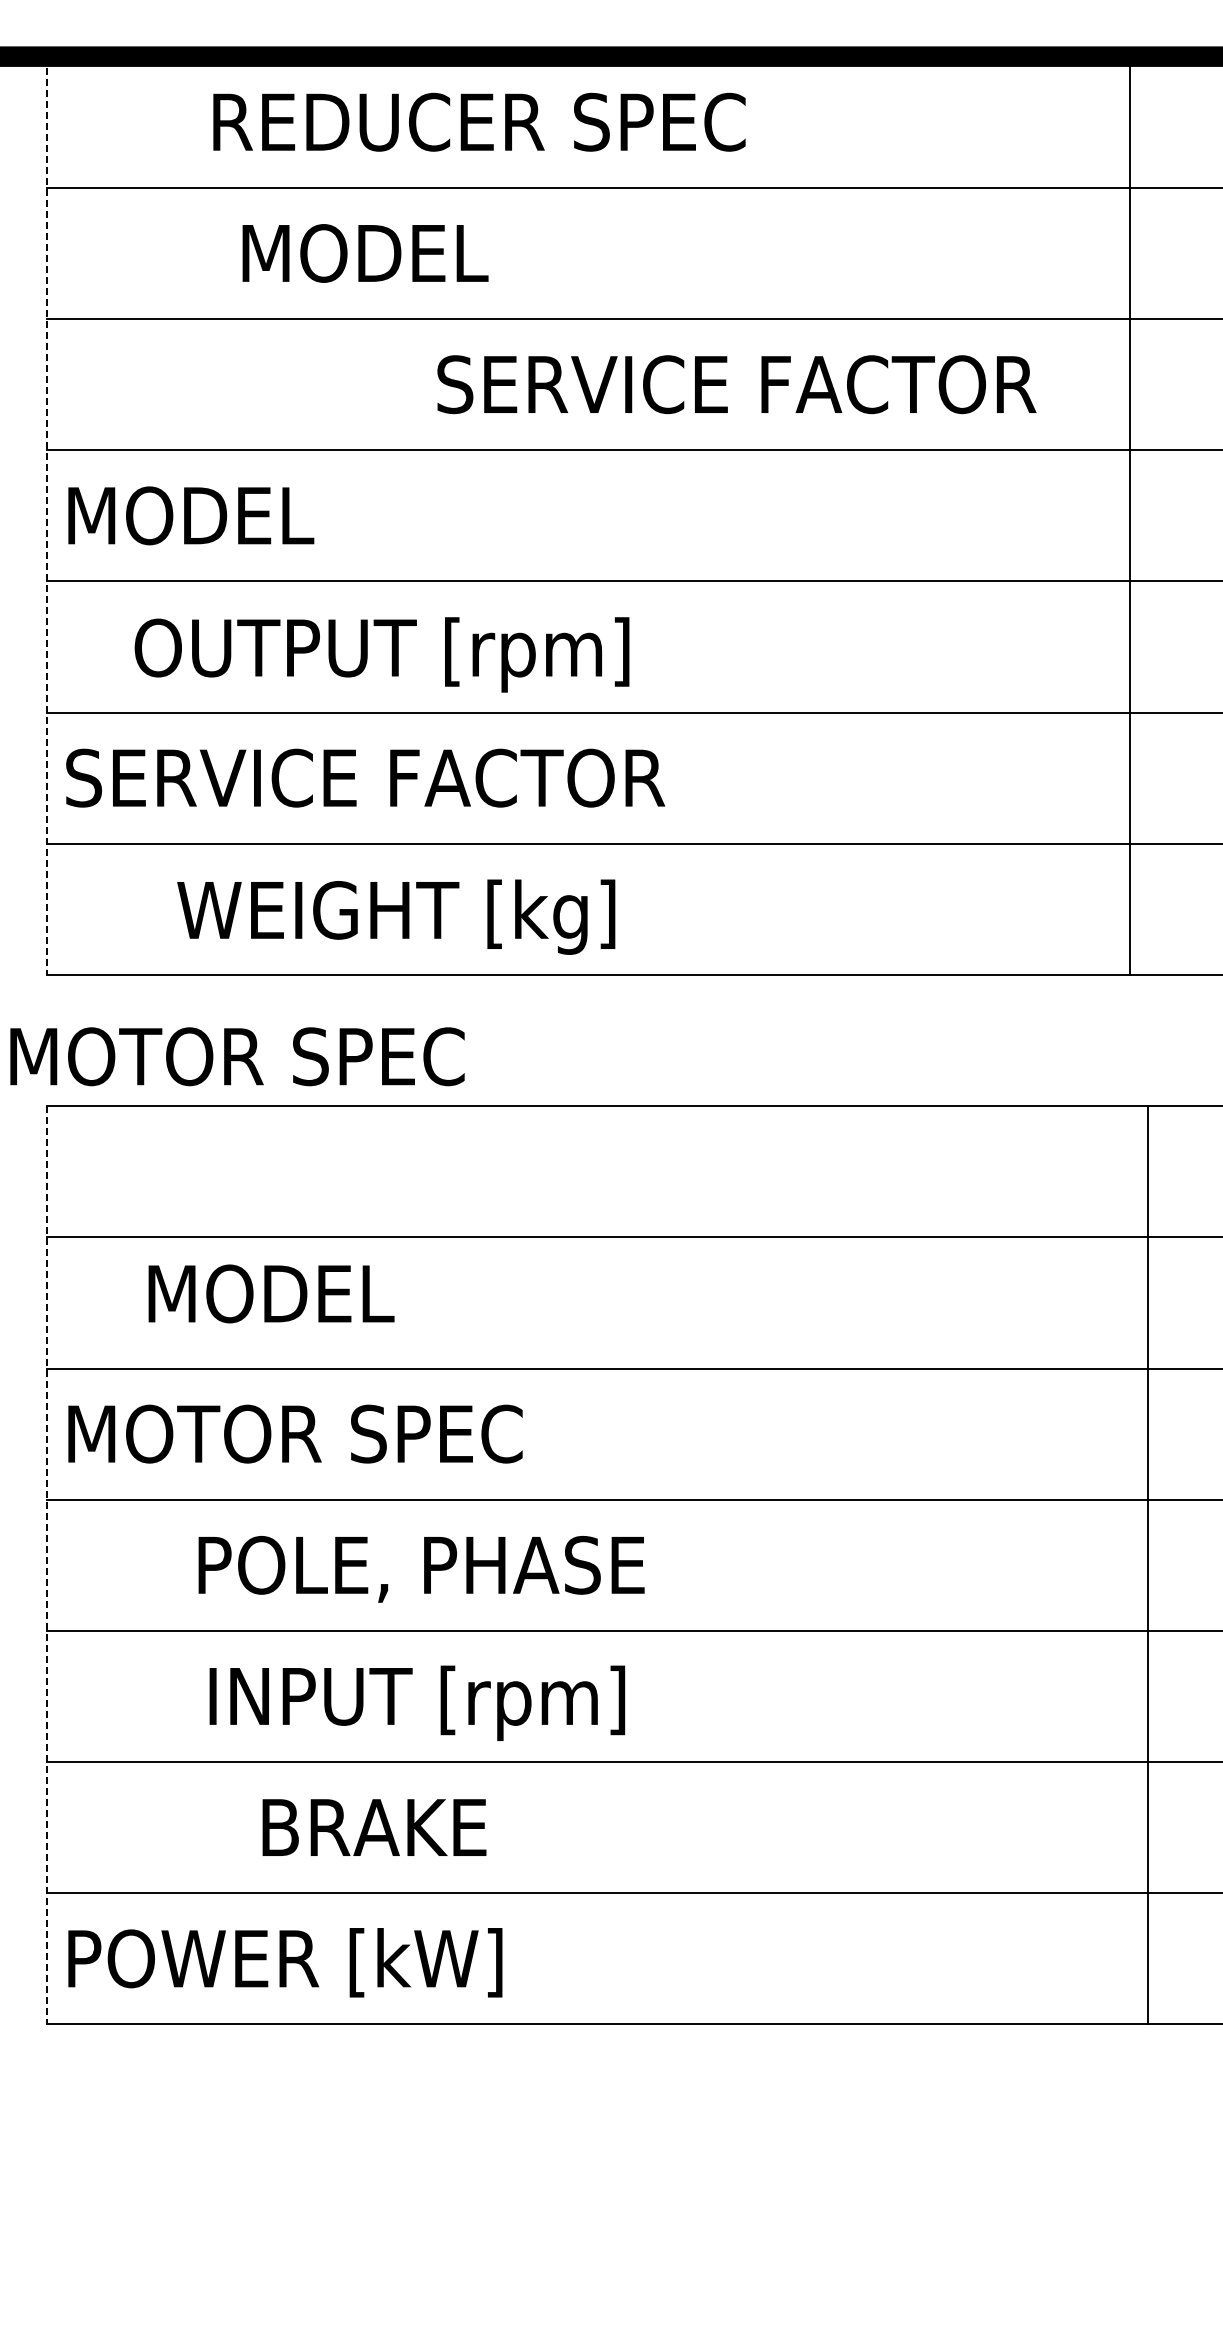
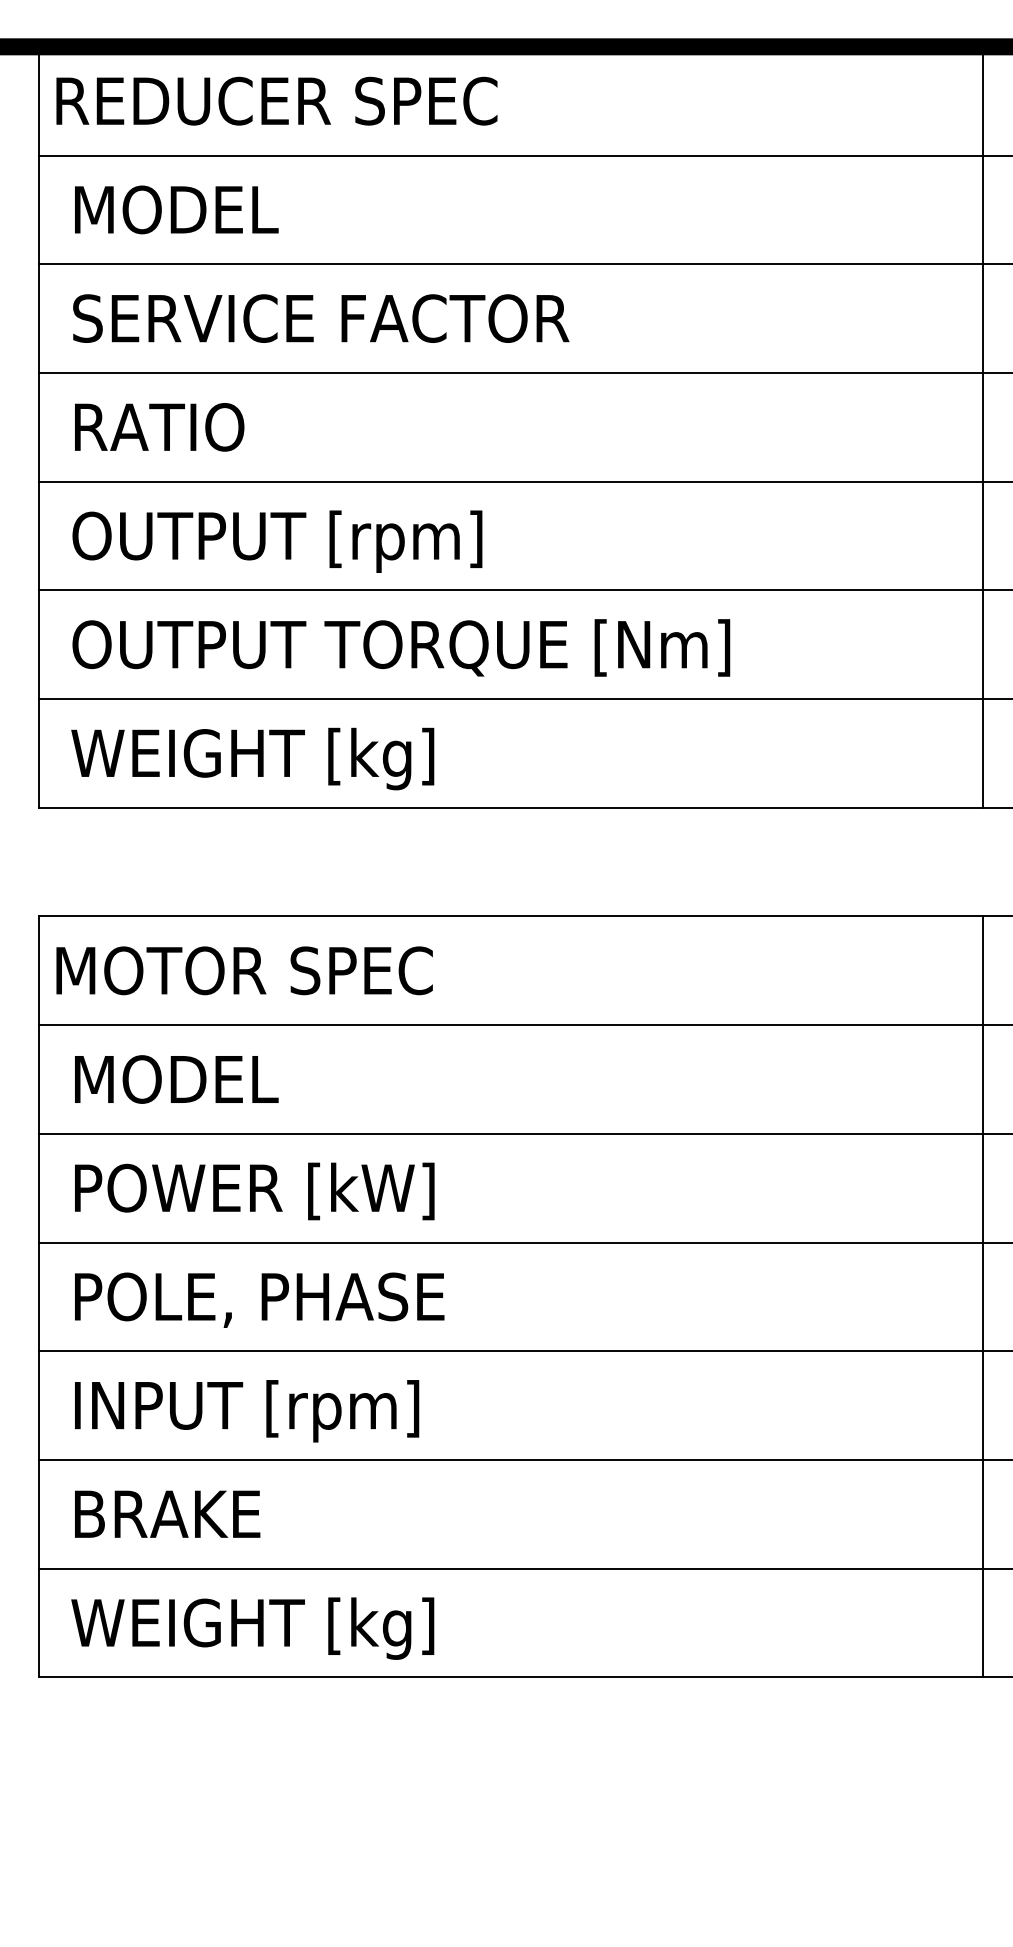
text: (479, 121) -> (276, 100), moved
text: (365, 253) -> (176, 209), moved
text: (736, 384) -> (320, 318), moved
text: (191, 515) -> (158, 427), MODEL -> RATIO
line: (1130, 515) -> (982, 427), moved
line: (47, 516) -> (39, 427), dashed -> solid
text: (381, 654) -> (276, 541), moved
text: (473, 781) -> (392, 647), SERVICE FACTOR -> OUTPUT TORQUE [Nm]
text: (396, 916) -> (252, 758), moved
text: (237, 1056) -> (244, 970), moved
text: (271, 1293) -> (176, 1079), moved
text: (296, 1437) -> (245, 1191), MOTOR SPEC -> POWER [kW]
line: (47, 1565) -> (39, 1297), dashed -> solid
line: (1148, 1565) -> (982, 1297), moved
text: (421, 1569) -> (259, 1300), moved
text: (417, 1702) -> (247, 1410), moved
text: (374, 1827) -> (167, 1514), moved
text: (296, 1965) -> (245, 1628), POWER [kW] -> WEIGHT [kg]

